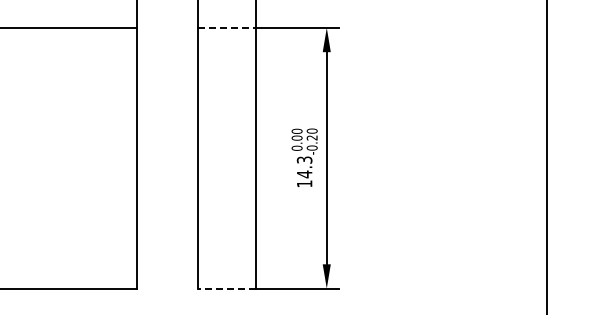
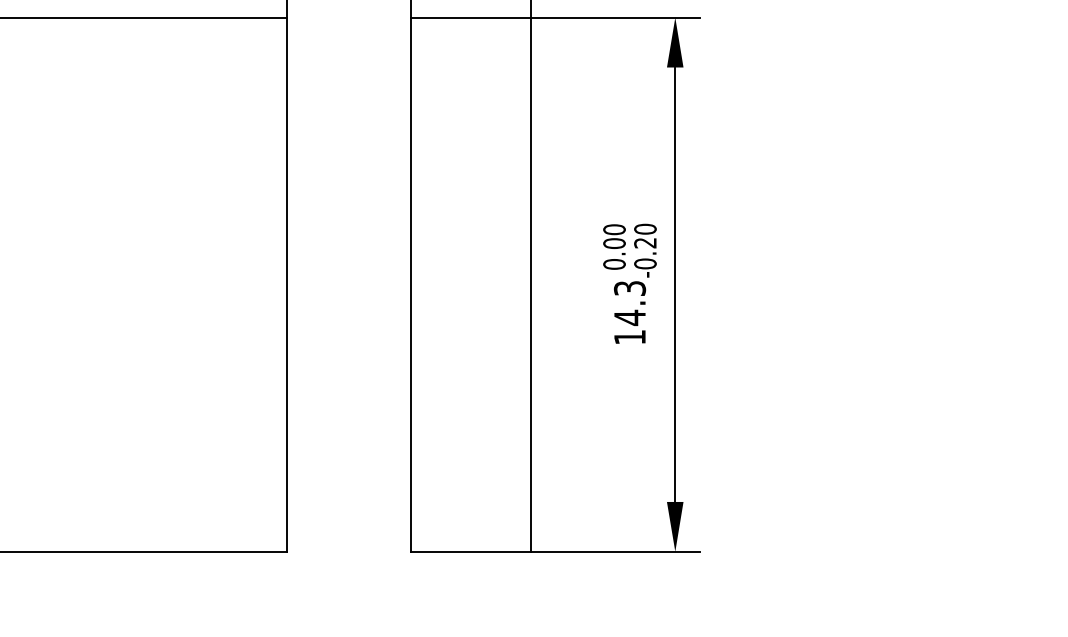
line: (227, 27) -> (471, 16), dashed -> solid
line: (226, 288) -> (469, 551), dashed -> solid

